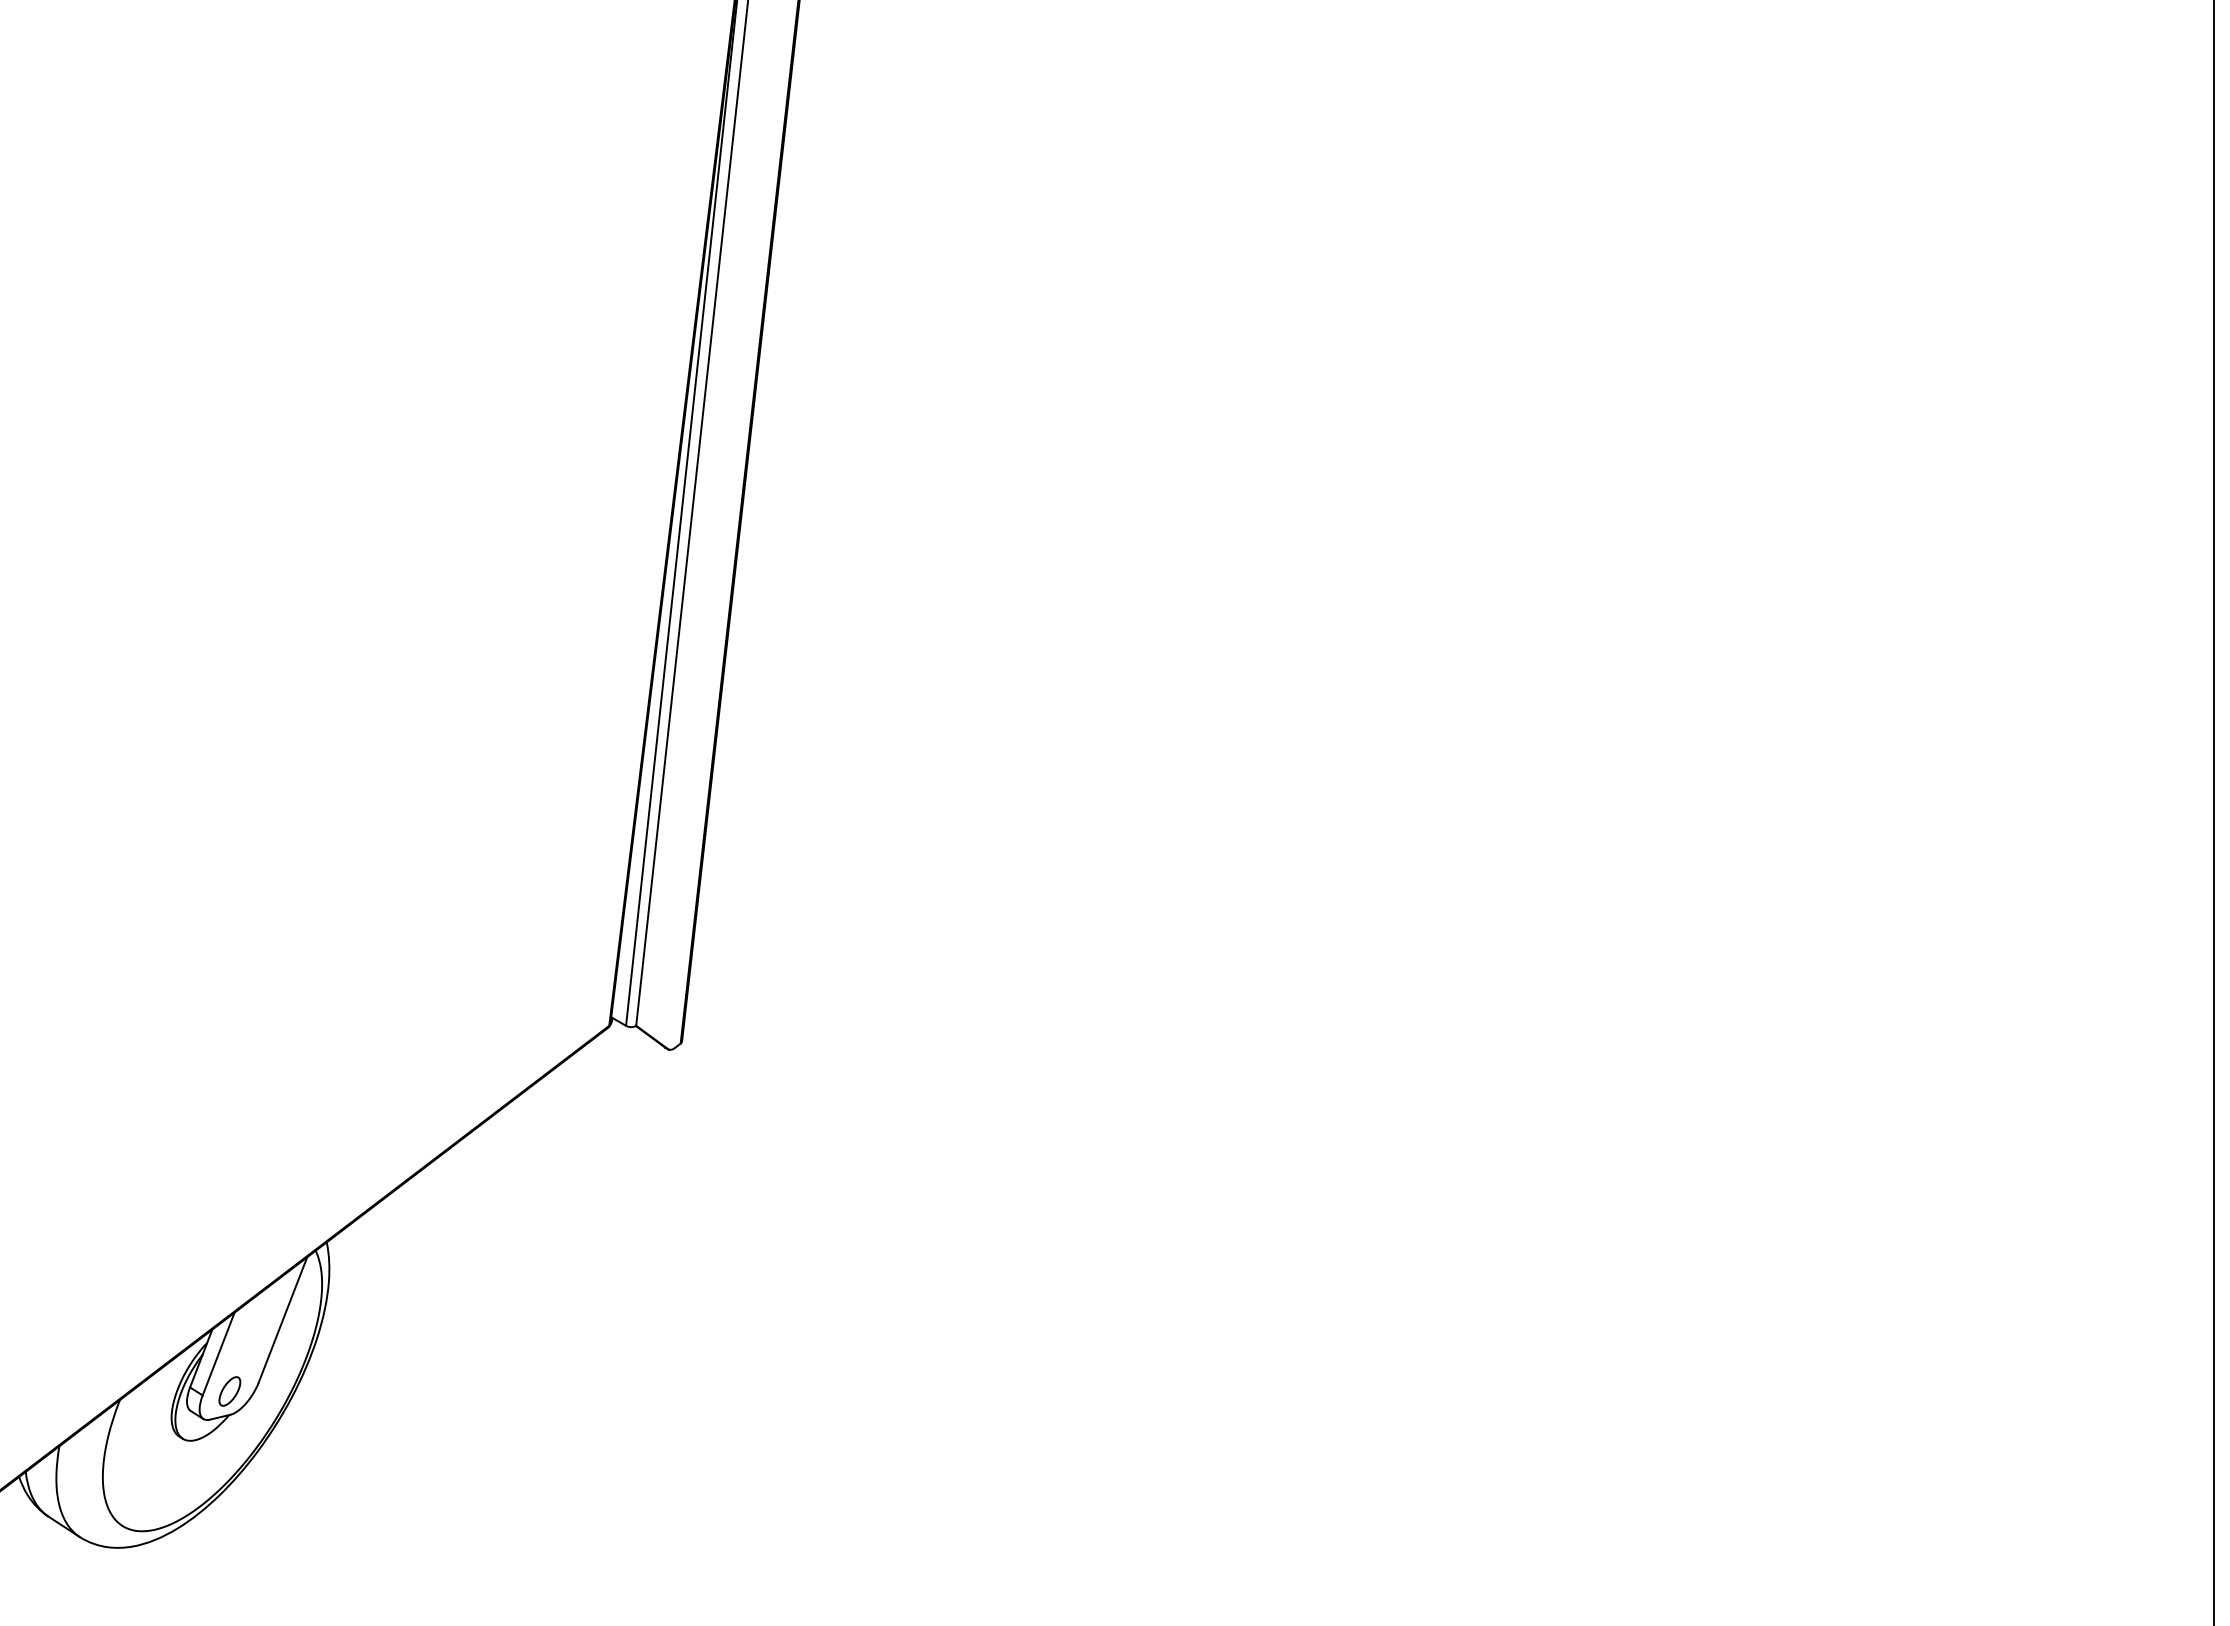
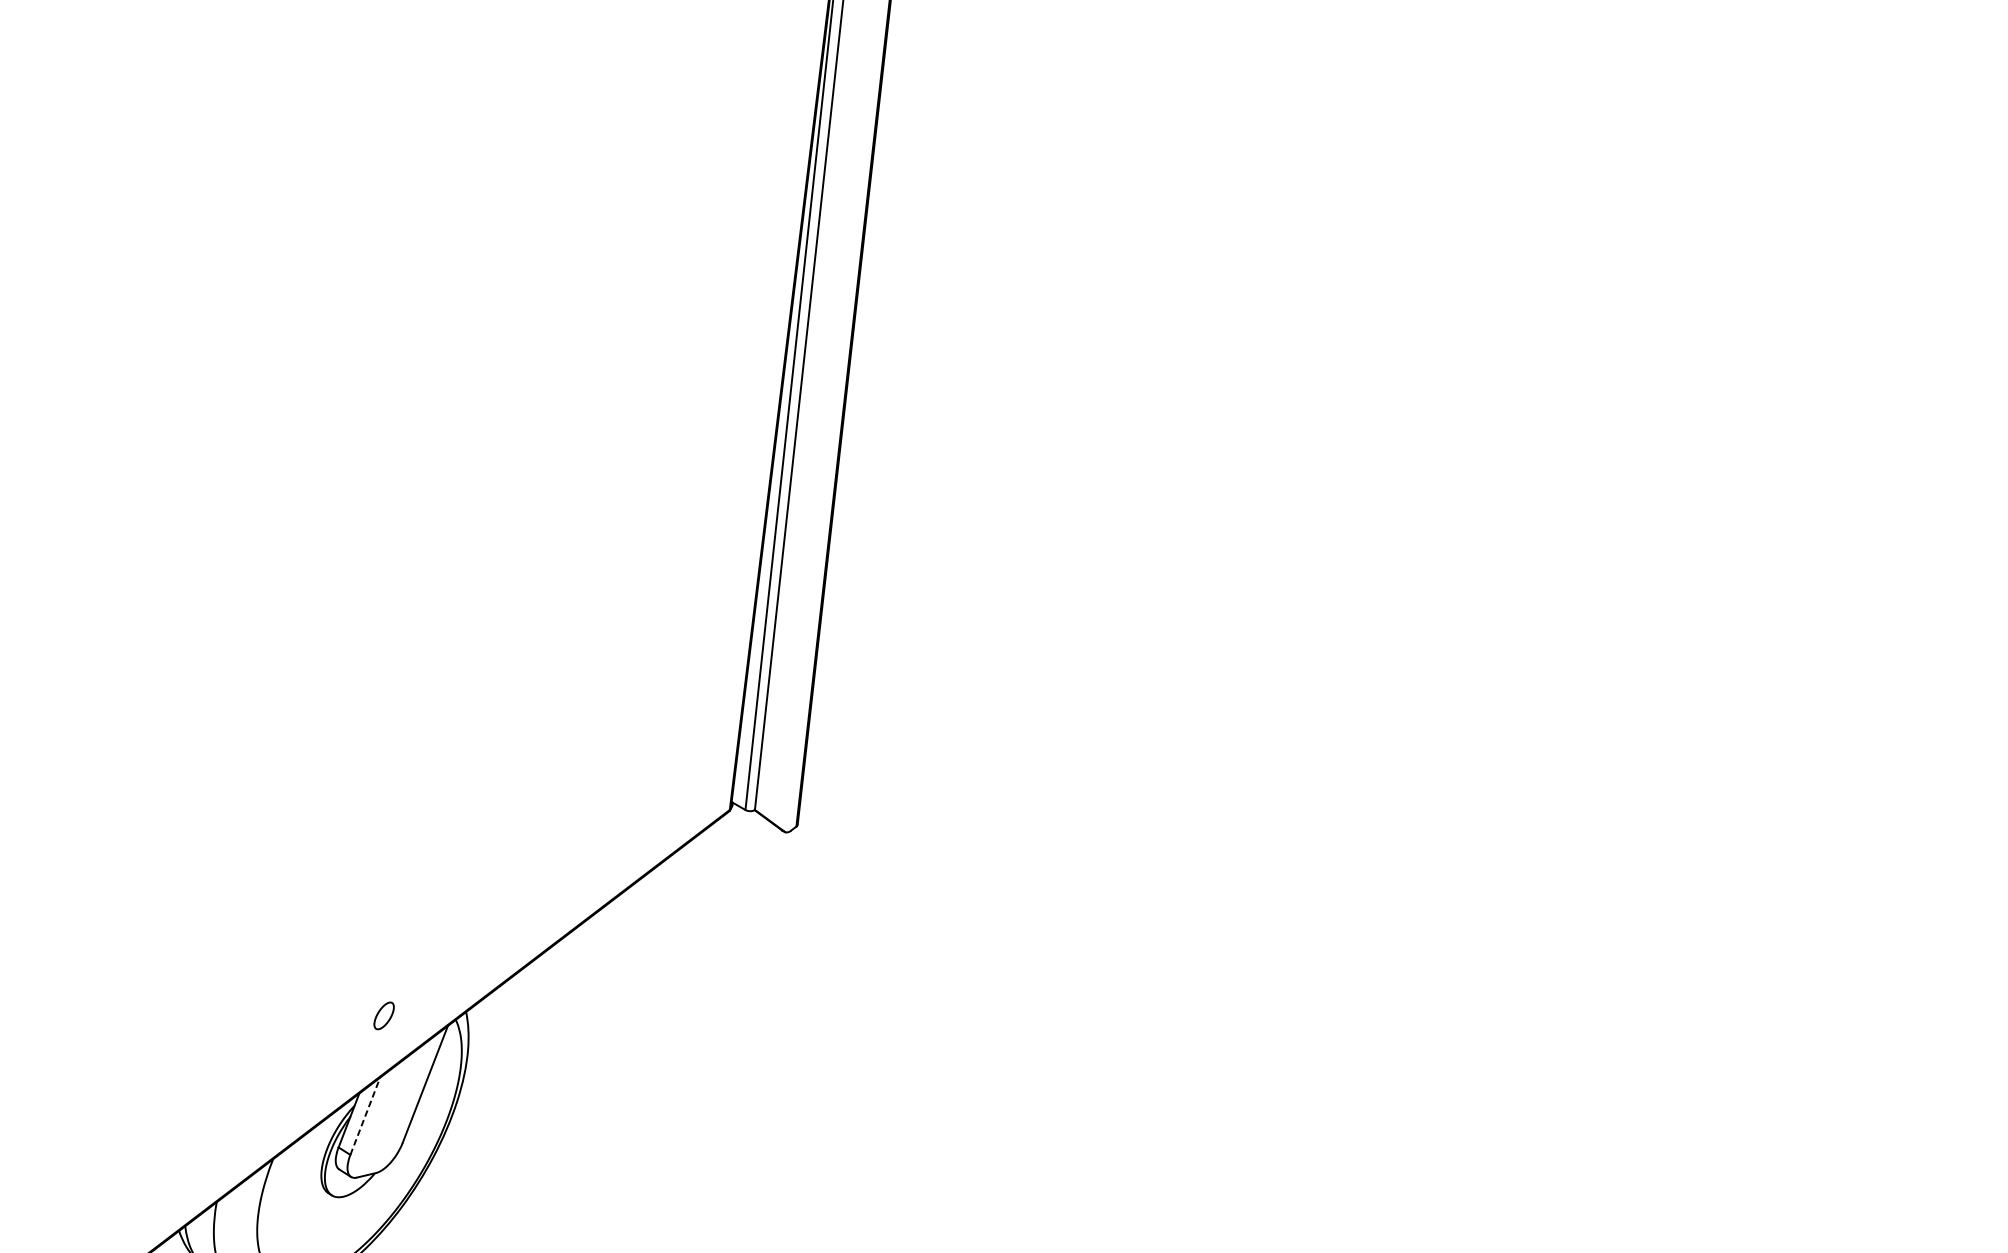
line: (218, 1353) -> (365, 1115), solid -> dashed
part: (229, 1391) -> (383, 1015), moved

